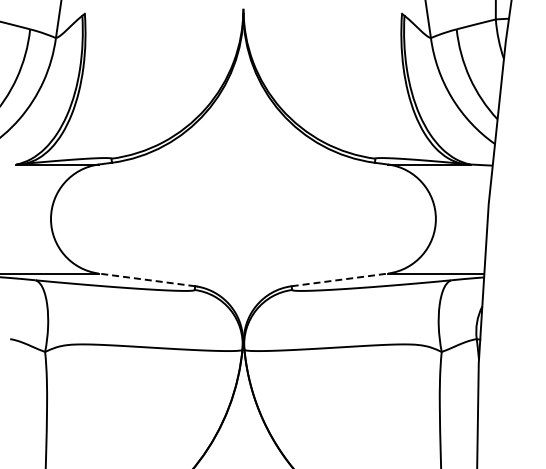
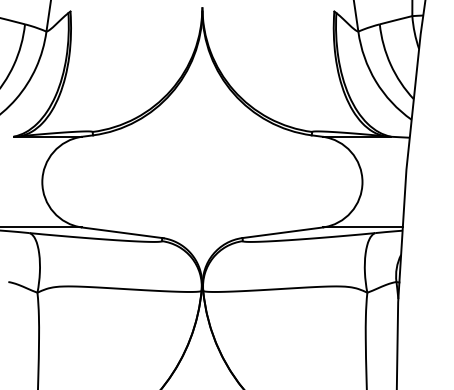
line: (147, 279) -> (122, 232), dashed -> solid
line: (339, 279) -> (282, 232), dashed -> solid

